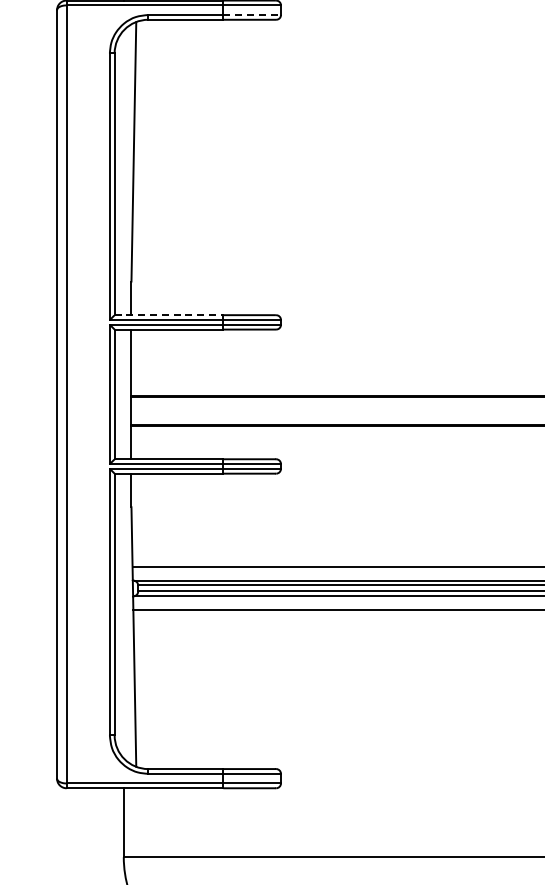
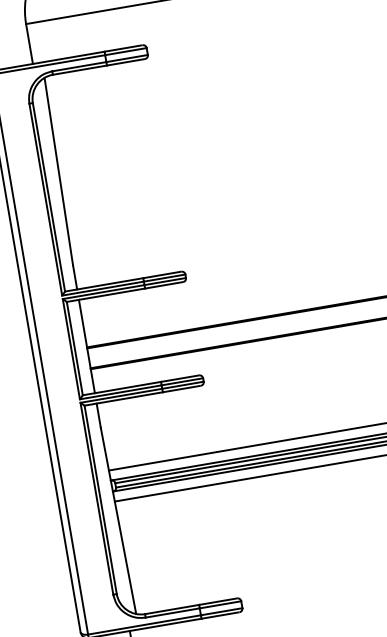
line: (252, 14) -> (127, 58), dashed -> solid
line: (169, 315) -> (104, 285), dashed -> solid

